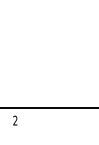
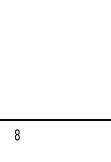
text: (15, 120) -> (17, 134), 2 -> 8

